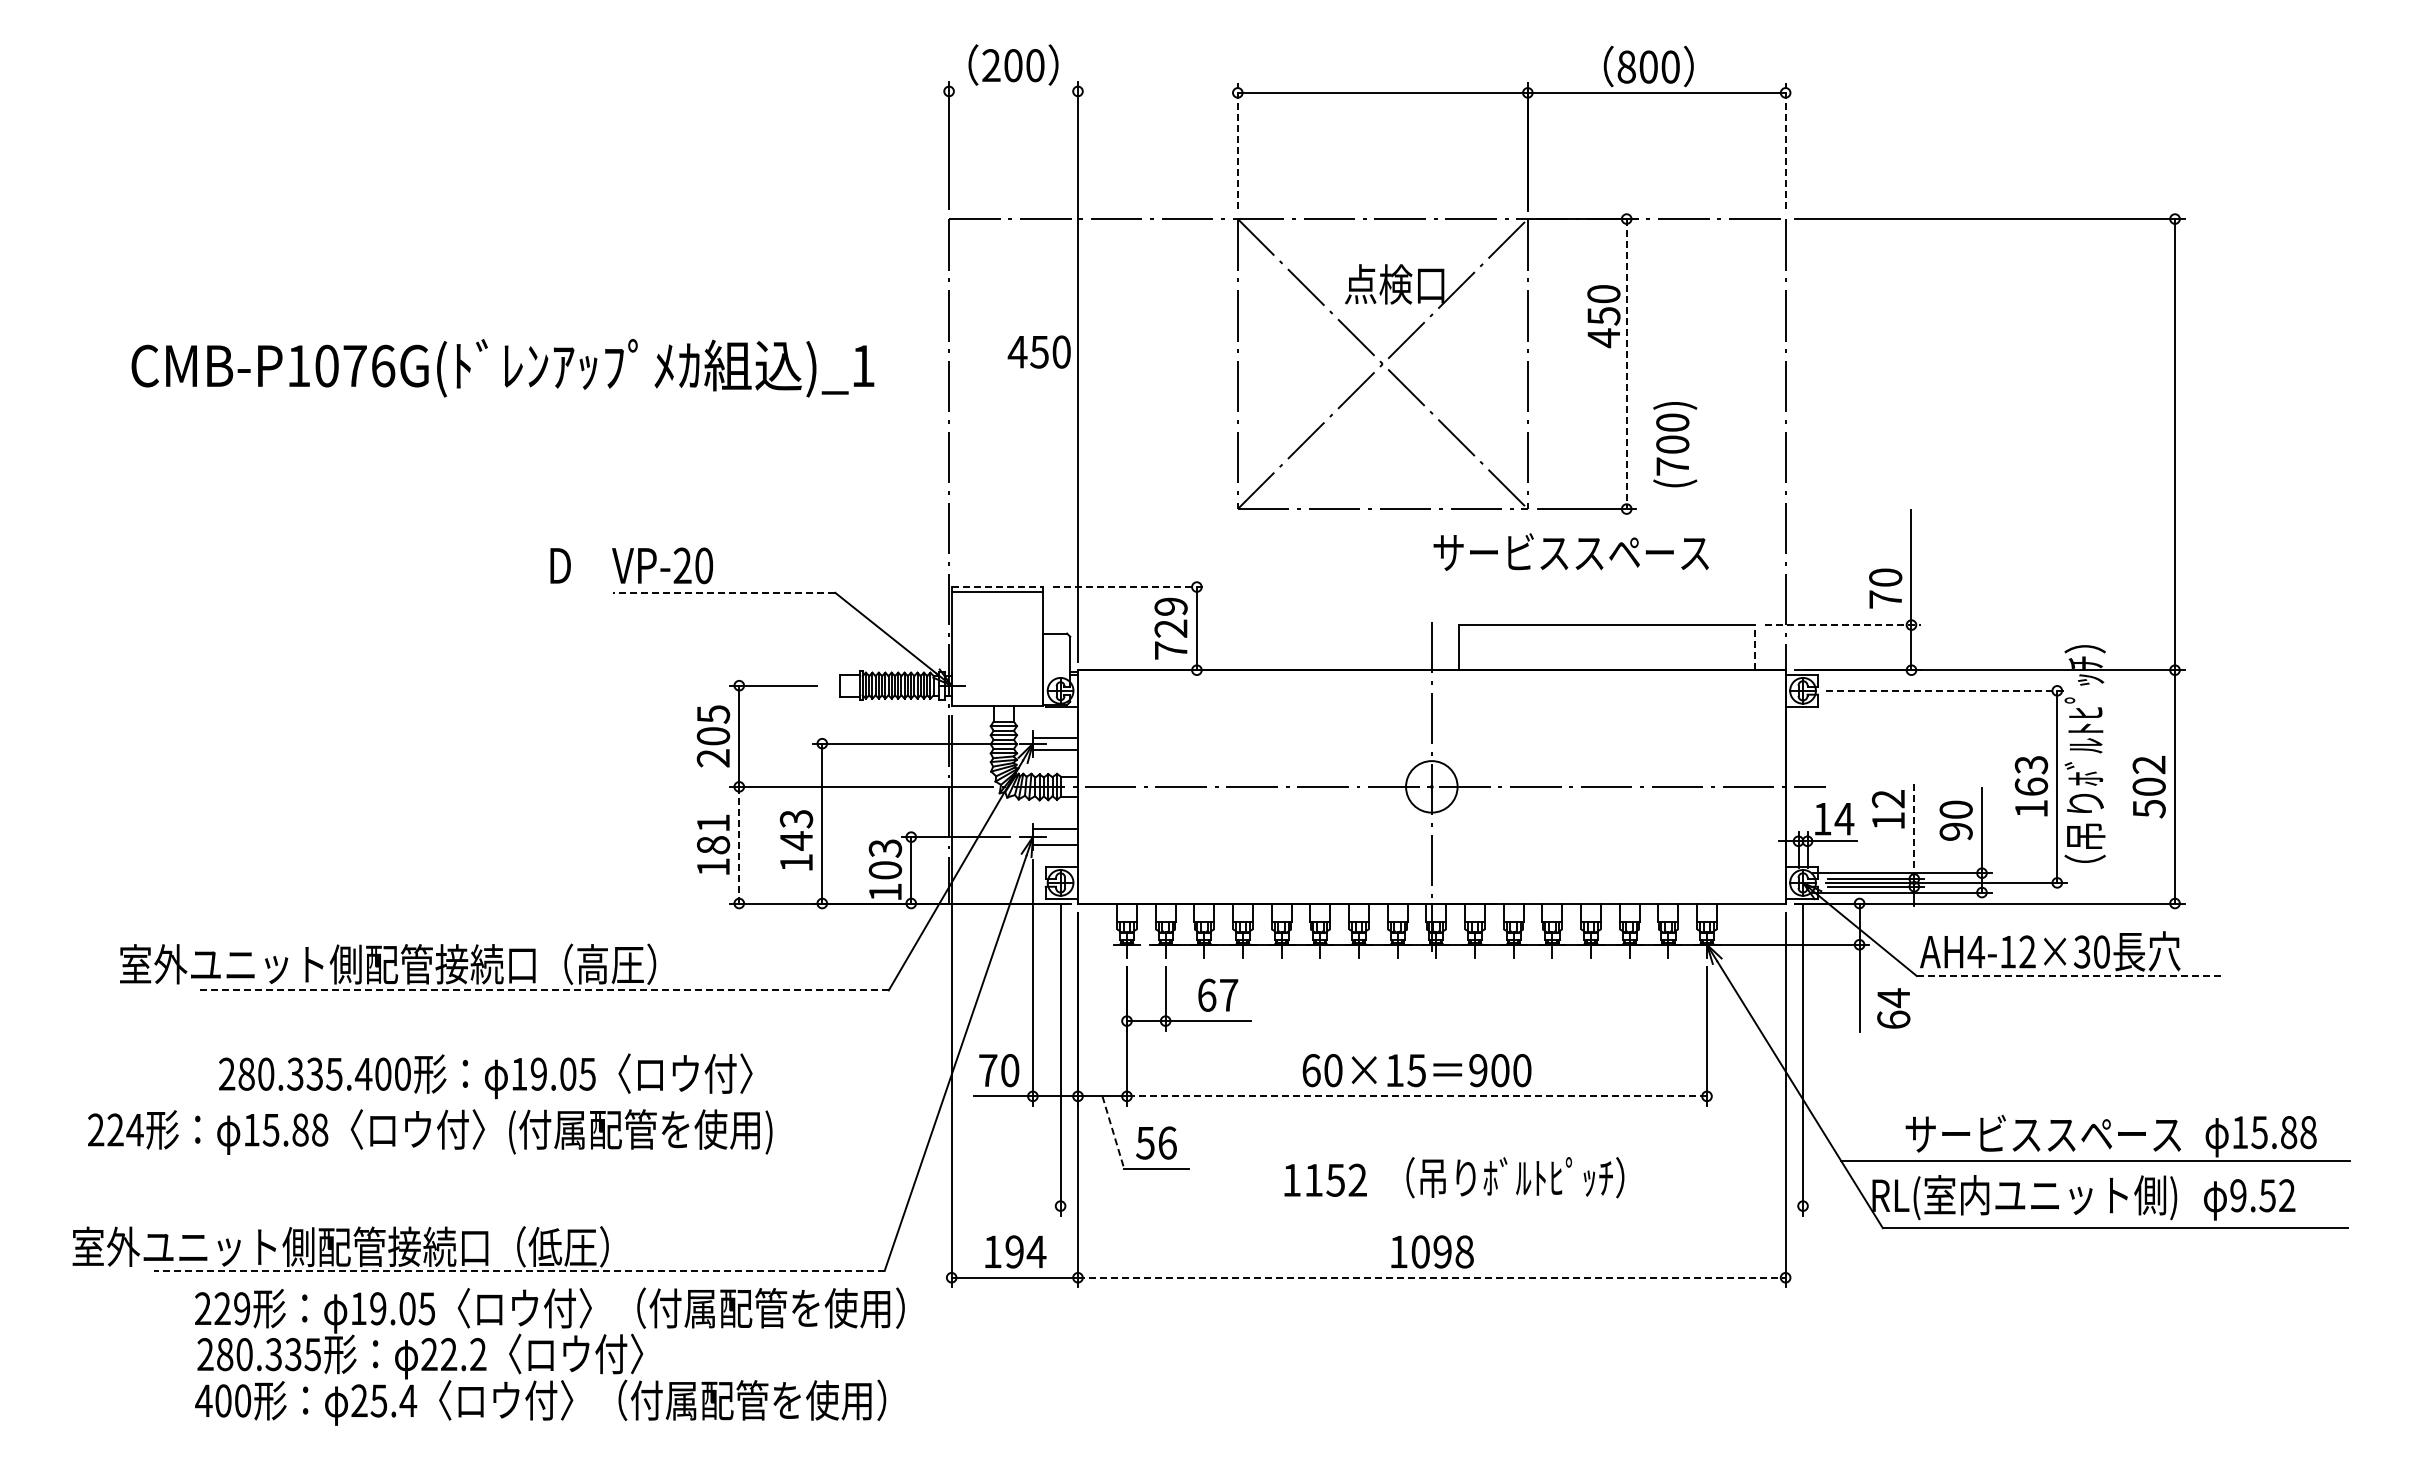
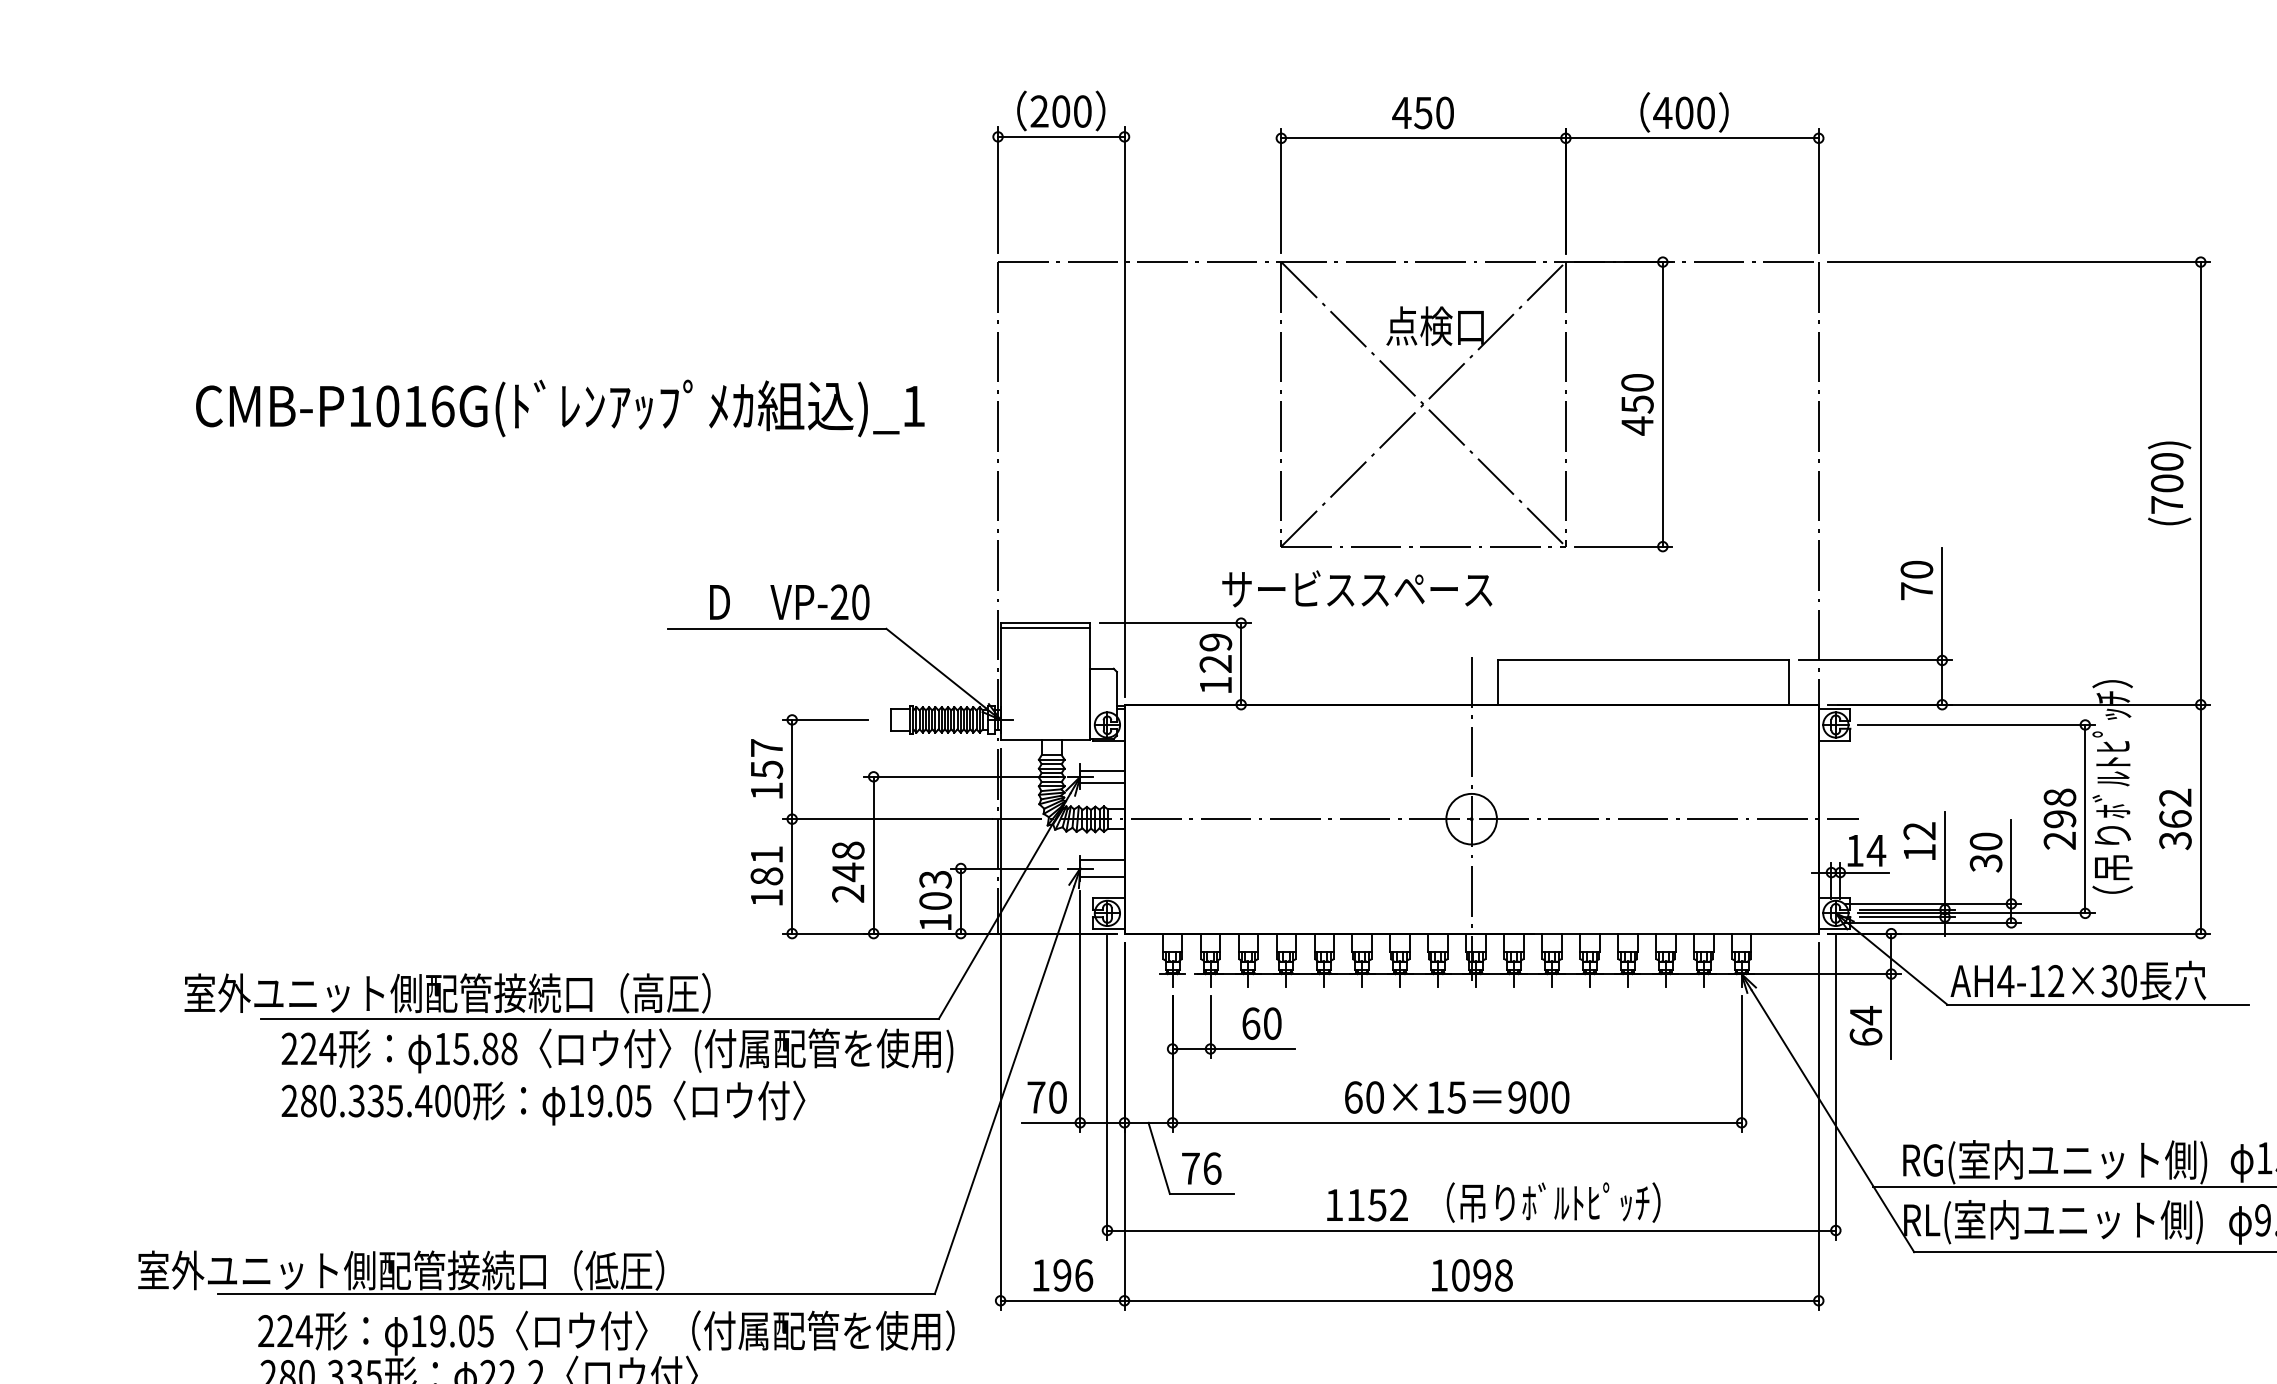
text: (1626, 66) -> (1662, 112), 800 -> 400
line: (1013, 91) -> (1061, 136), added
line: (1237, 145) -> (1281, 189), dashed -> solid
line: (1785, 145) -> (1818, 189), dashed -> solid
text: (1603, 316) -> (1637, 404), moved
text: (1038, 351) -> (1422, 112), moved
line: (1626, 364) -> (1662, 404), dashed -> solid
text: (354, 365) -> (414, 405), CMB-P1076G( -> CMB-P1016G(
text: (1675, 444) -> (2169, 483), moved
text: (1570, 551) -> (1356, 588), moved
text: (631, 565) -> (789, 601), moved
line: (997, 587) -> (1045, 623), dashed -> solid
line: (1129, 587) -> (1175, 623), dashed -> solid
text: (1885, 588) -> (1916, 580), moved
line: (723, 592) -> (776, 628), dashed -> solid
line: (1843, 625) -> (1875, 660), dashed -> solid
line: (1755, 647) -> (1789, 682), dashed -> solid
text: (1171, 650) -> (1216, 685), 729 -> 129
line: (1946, 690) -> (1976, 724), dashed -> solid
text: (713, 736) -> (766, 769), 205 -> 157
text: (2031, 786) -> (2059, 818), 163 -> 298
text: (2148, 797) -> (2174, 829), 502 -> 362
line: (1914, 829) -> (1945, 861), dashed -> solid
text: (1955, 831) -> (1985, 862), 90 -> 30
text: (795, 840) -> (847, 871), 143 -> 248
line: (739, 844) -> (792, 875), dashed -> solid
line: (2070, 976) -> (2098, 1005), dashed -> solid
line: (543, 990) -> (600, 1018), dashed -> solid
text: (1229, 994) -> (1273, 1022), 67 -> 60
text: (1893, 1008) -> (1865, 1025), moved
line: (1416, 1096) -> (1456, 1122), dashed -> solid
text: (430, 1131) -> (617, 1050), moved
line: (1113, 1132) -> (1159, 1158), dashed -> solid
text: (2026, 1136) -> (2055, 1162), サービススペース -> RG(室内ユニット側)
text: (1145, 1143) -> (1190, 1169), 56 -> 76
line: (1431, 1206) -> (1471, 1230), added
text: (1036, 1251) -> (1083, 1275), 194 -> 196
line: (518, 1270) -> (575, 1293), dashed -> solid
line: (1431, 1277) -> (1471, 1300), dashed -> solid
text: (241, 1308) -> (303, 1330), 229 -> 224

